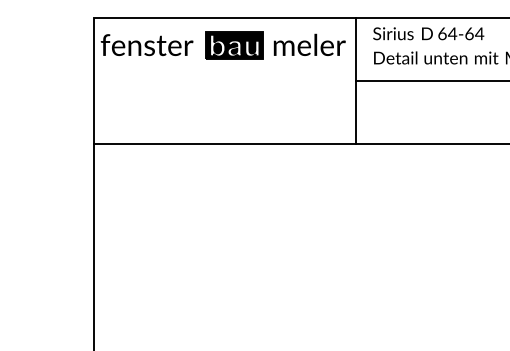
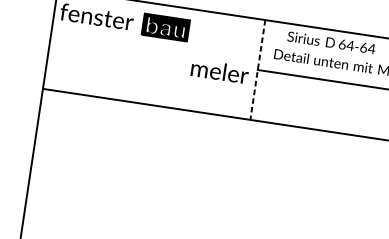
text: (428, 33) -> (331, 42), moved
text: (309, 44) -> (219, 71), moved
line: (356, 81) -> (257, 70), solid -> dashed

